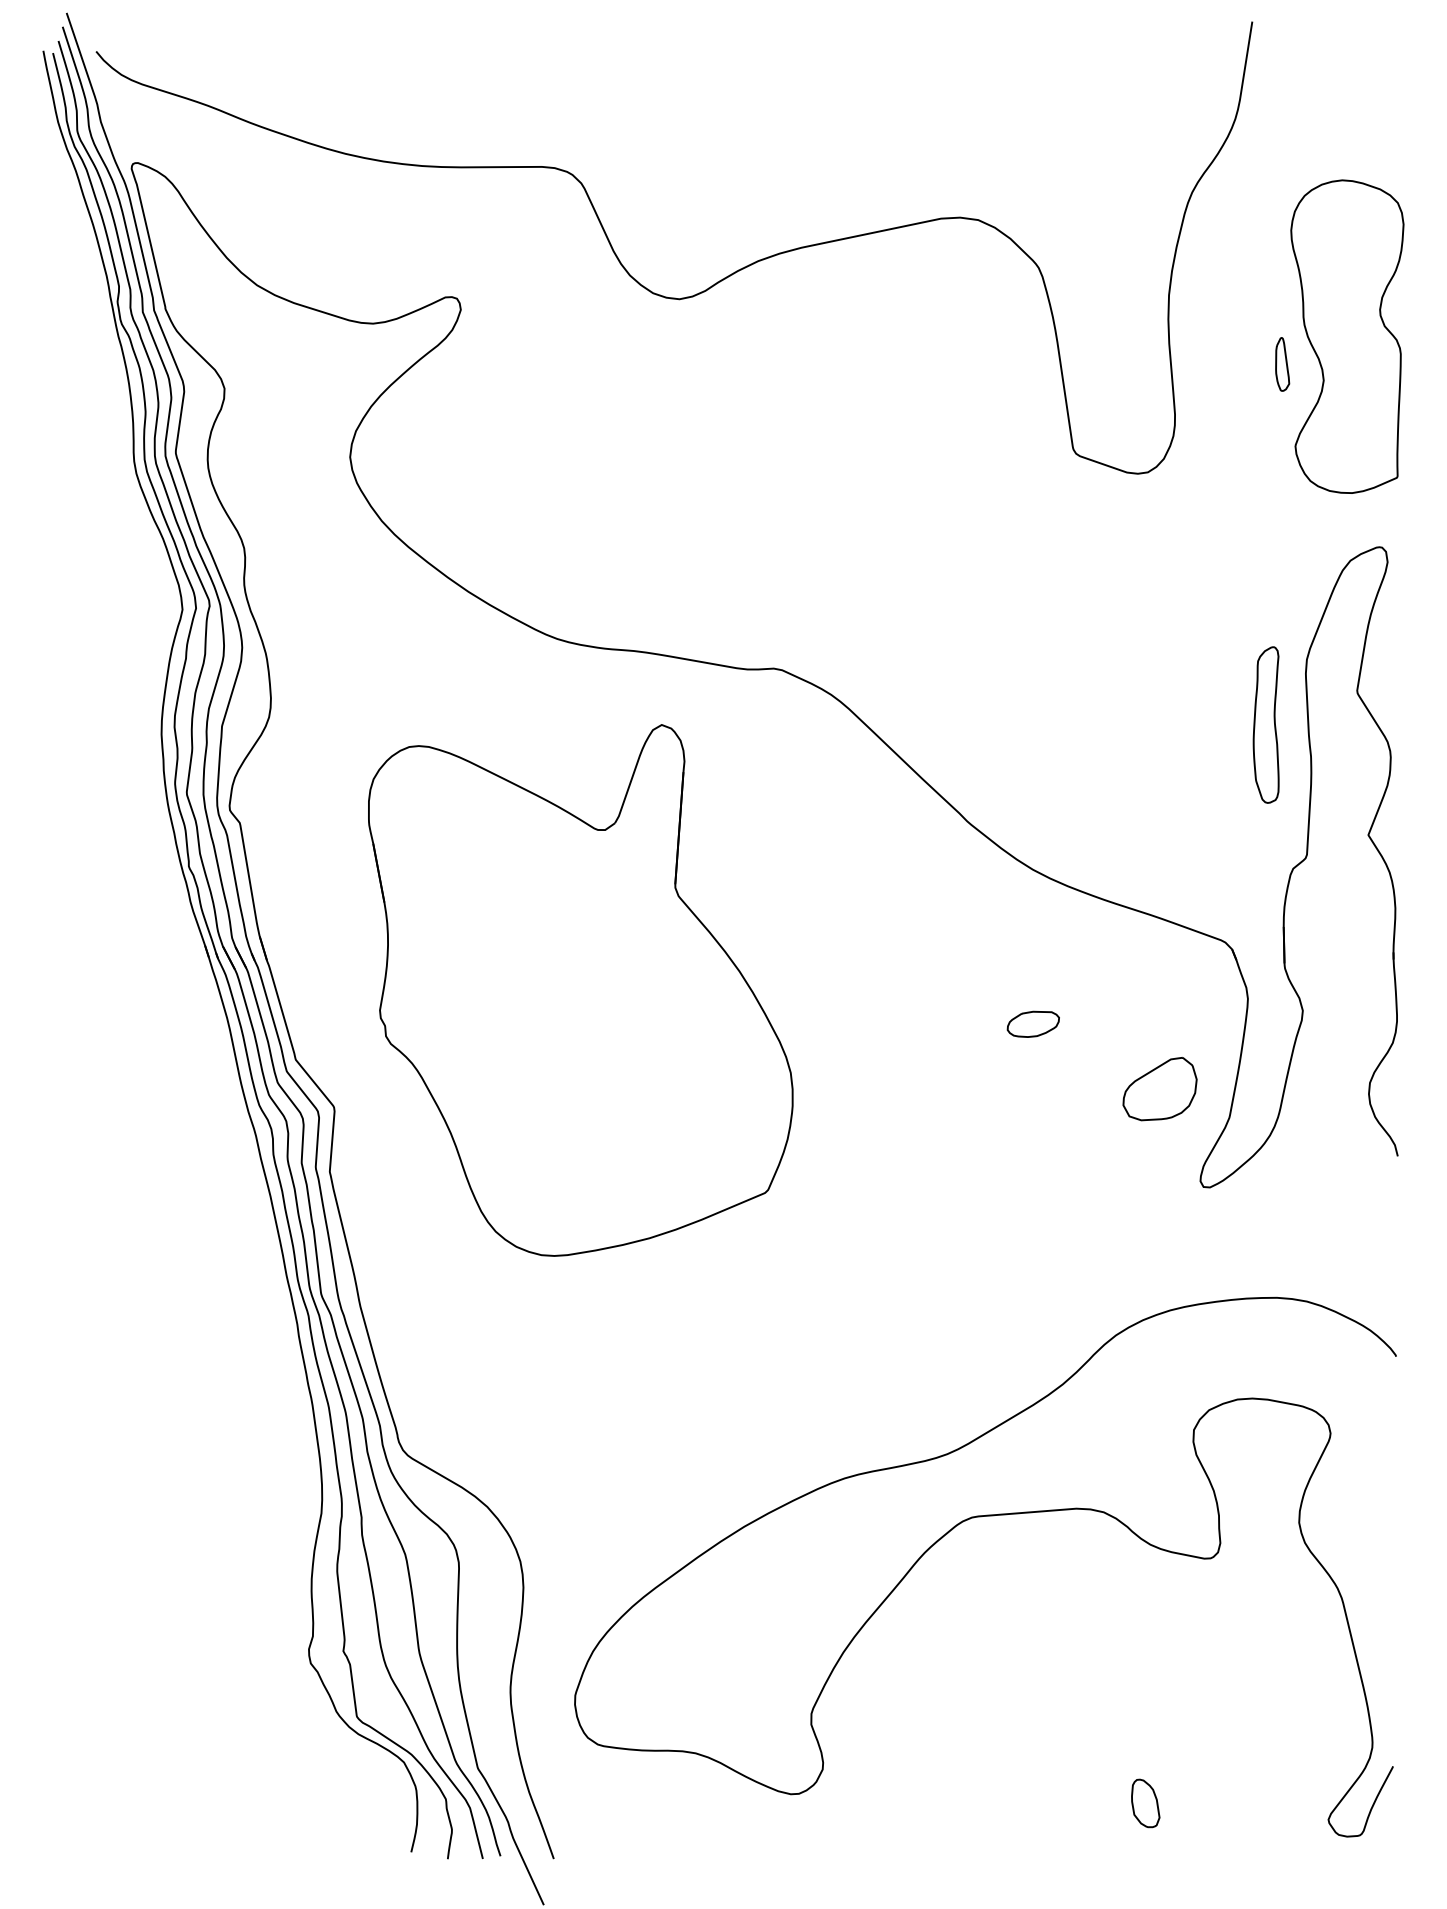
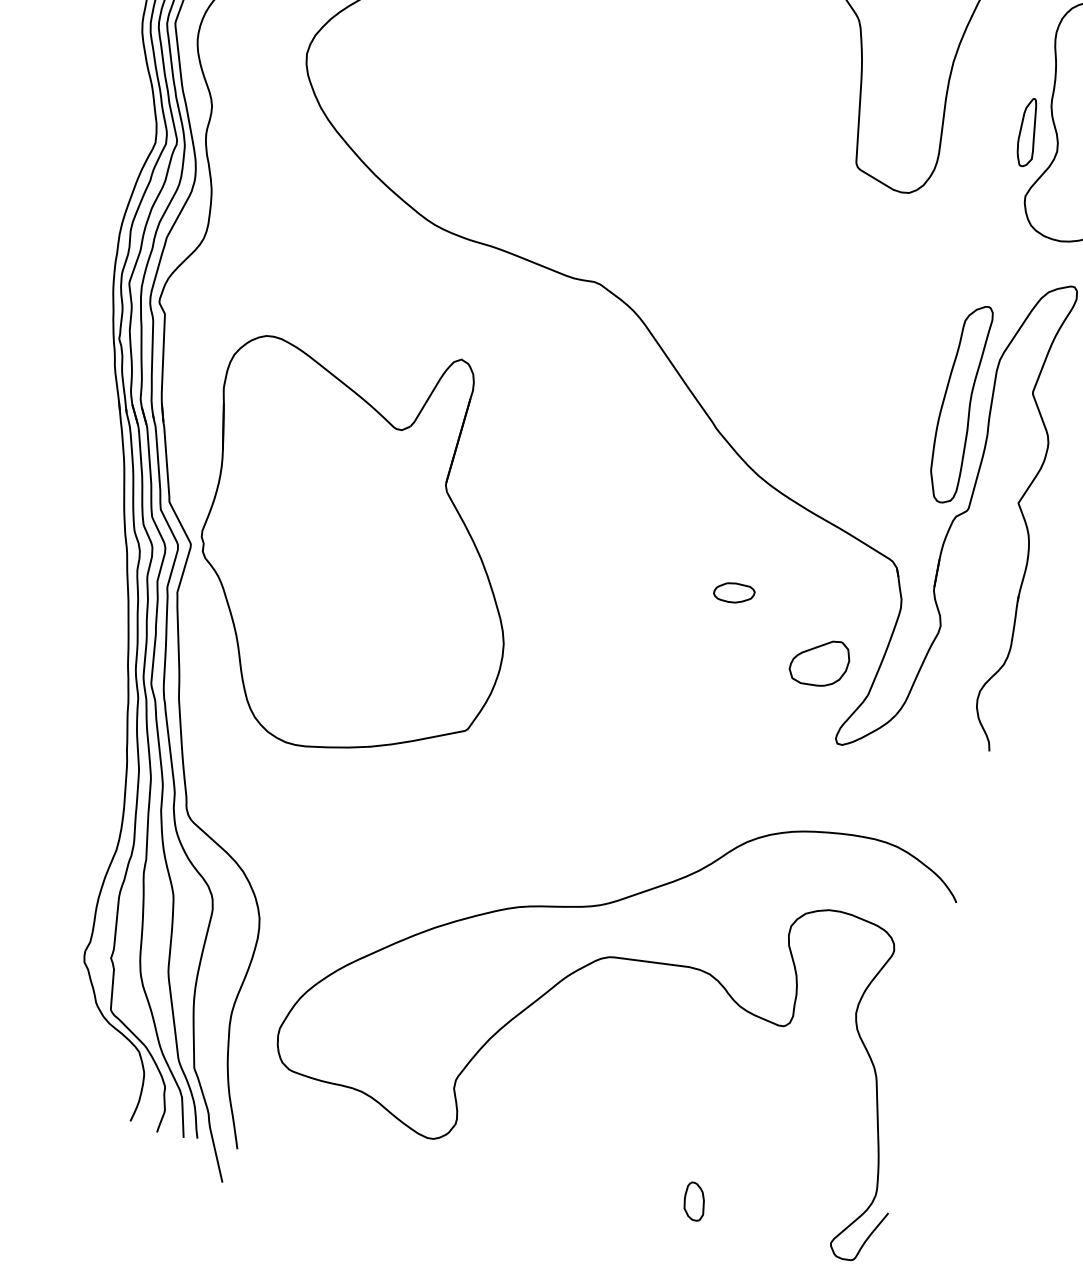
part: (1282, 364) -> (1028, 132), size x1.67
part: (1265, 724) -> (958, 402), size x1.67
part: (580, 990) -> (357, 547), moved

